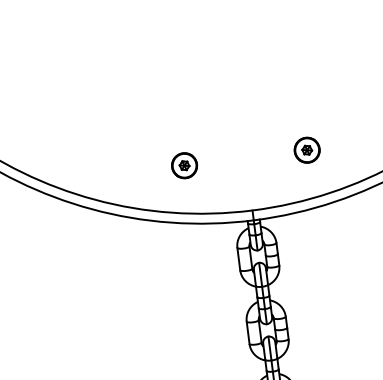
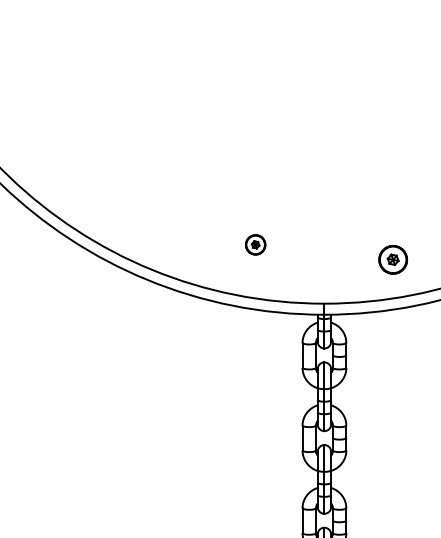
part: (307, 149) -> (393, 259), moved
part: (184, 165) -> (255, 244), size x0.7

